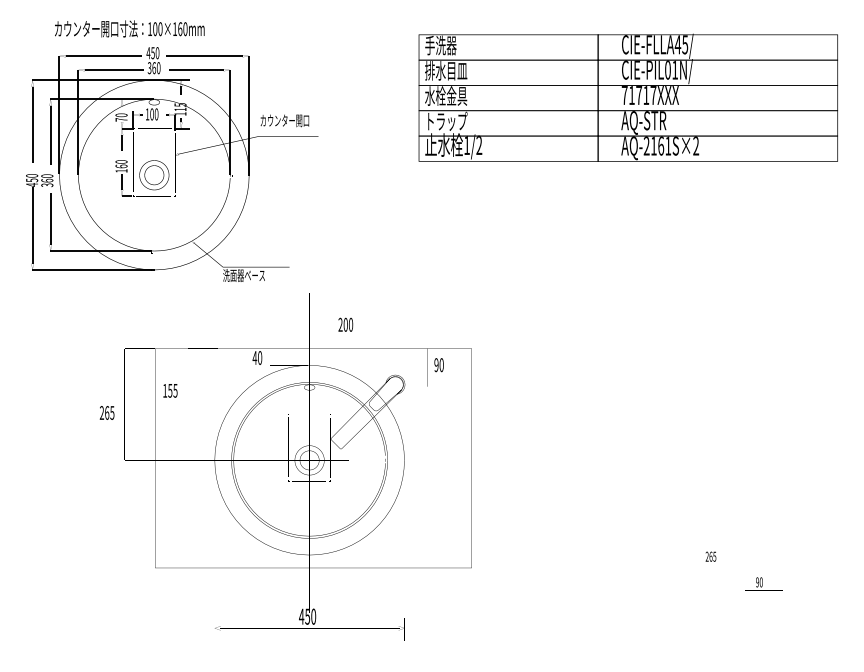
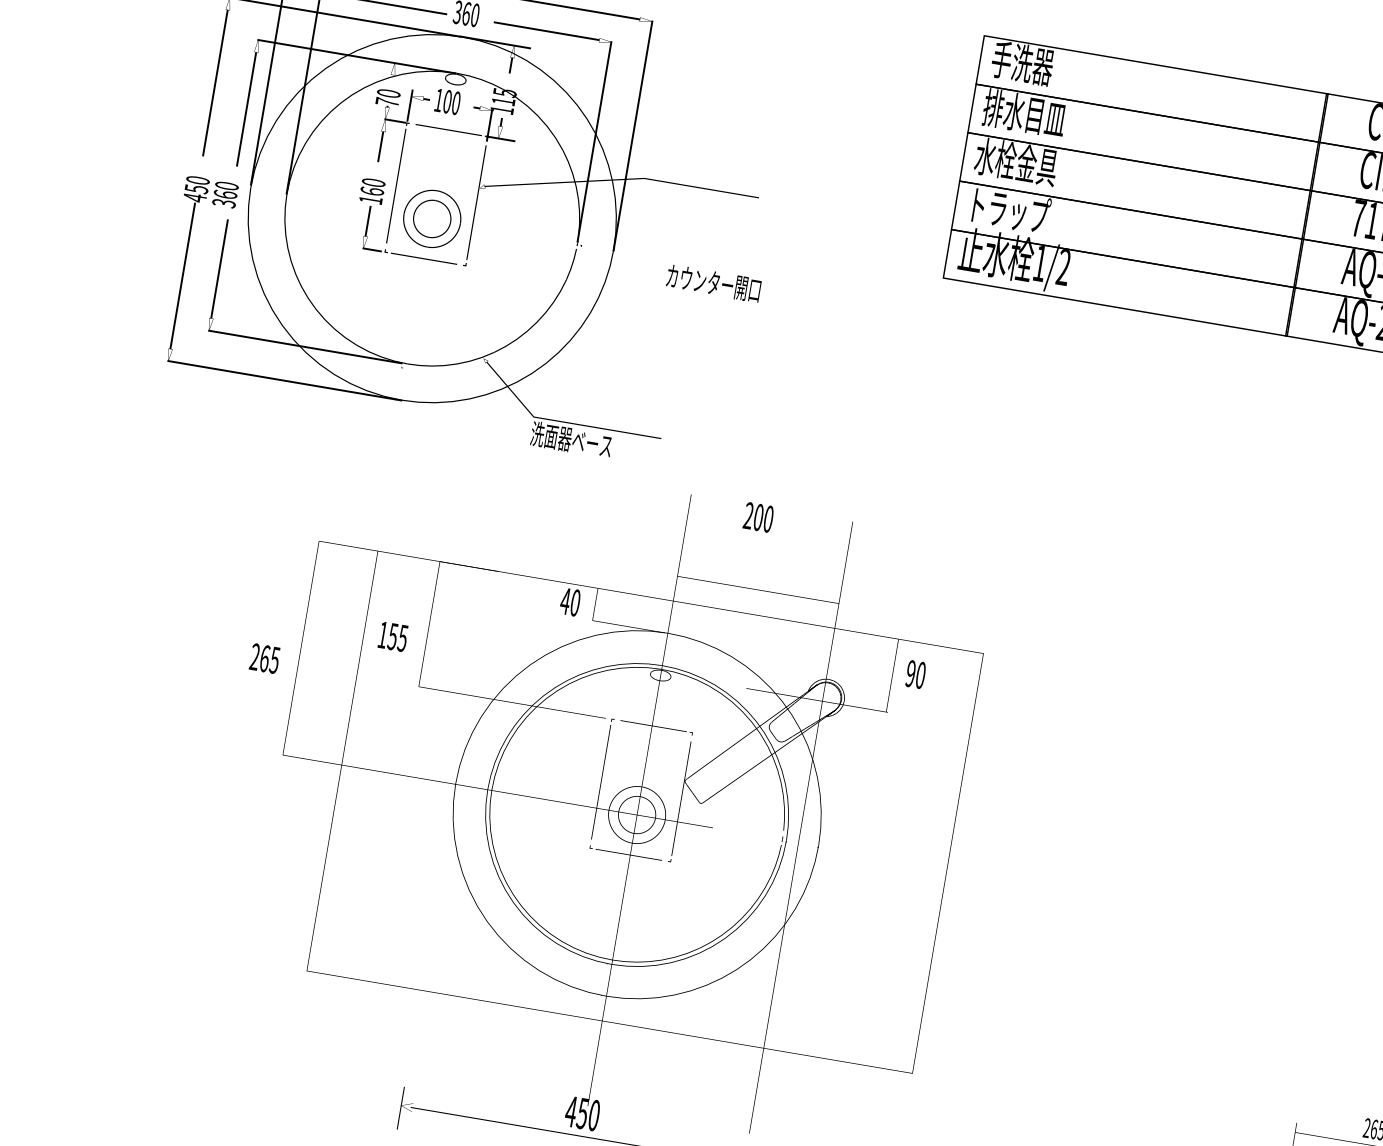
text: (284, 120) -> (713, 282), moved
text: (345, 324) -> (758, 516), moved

